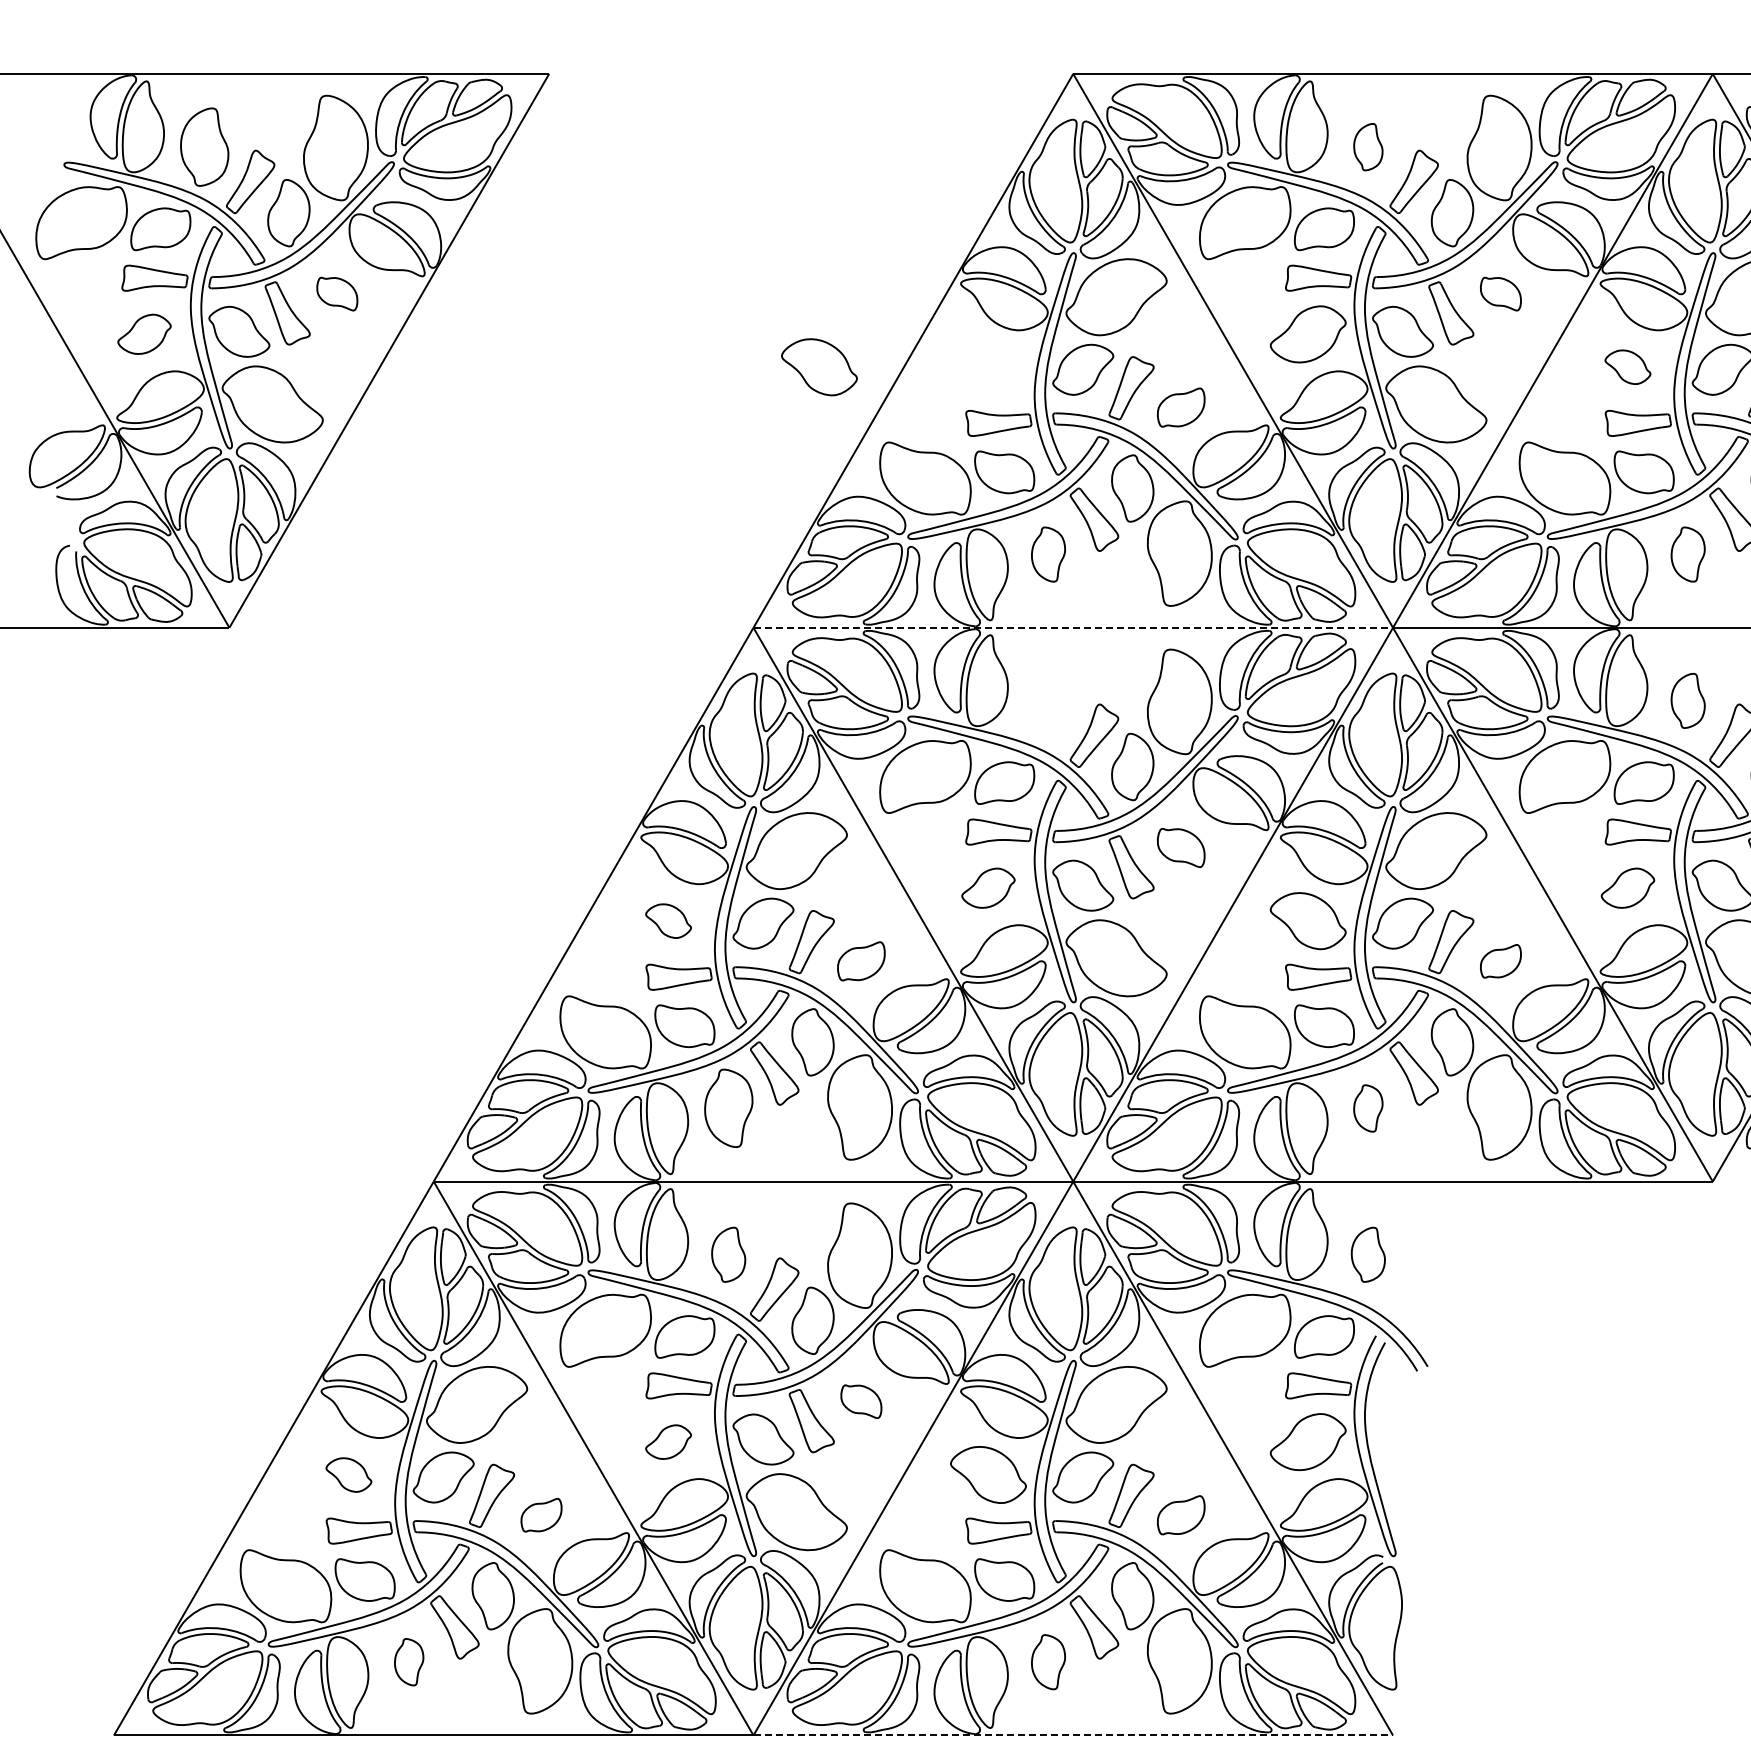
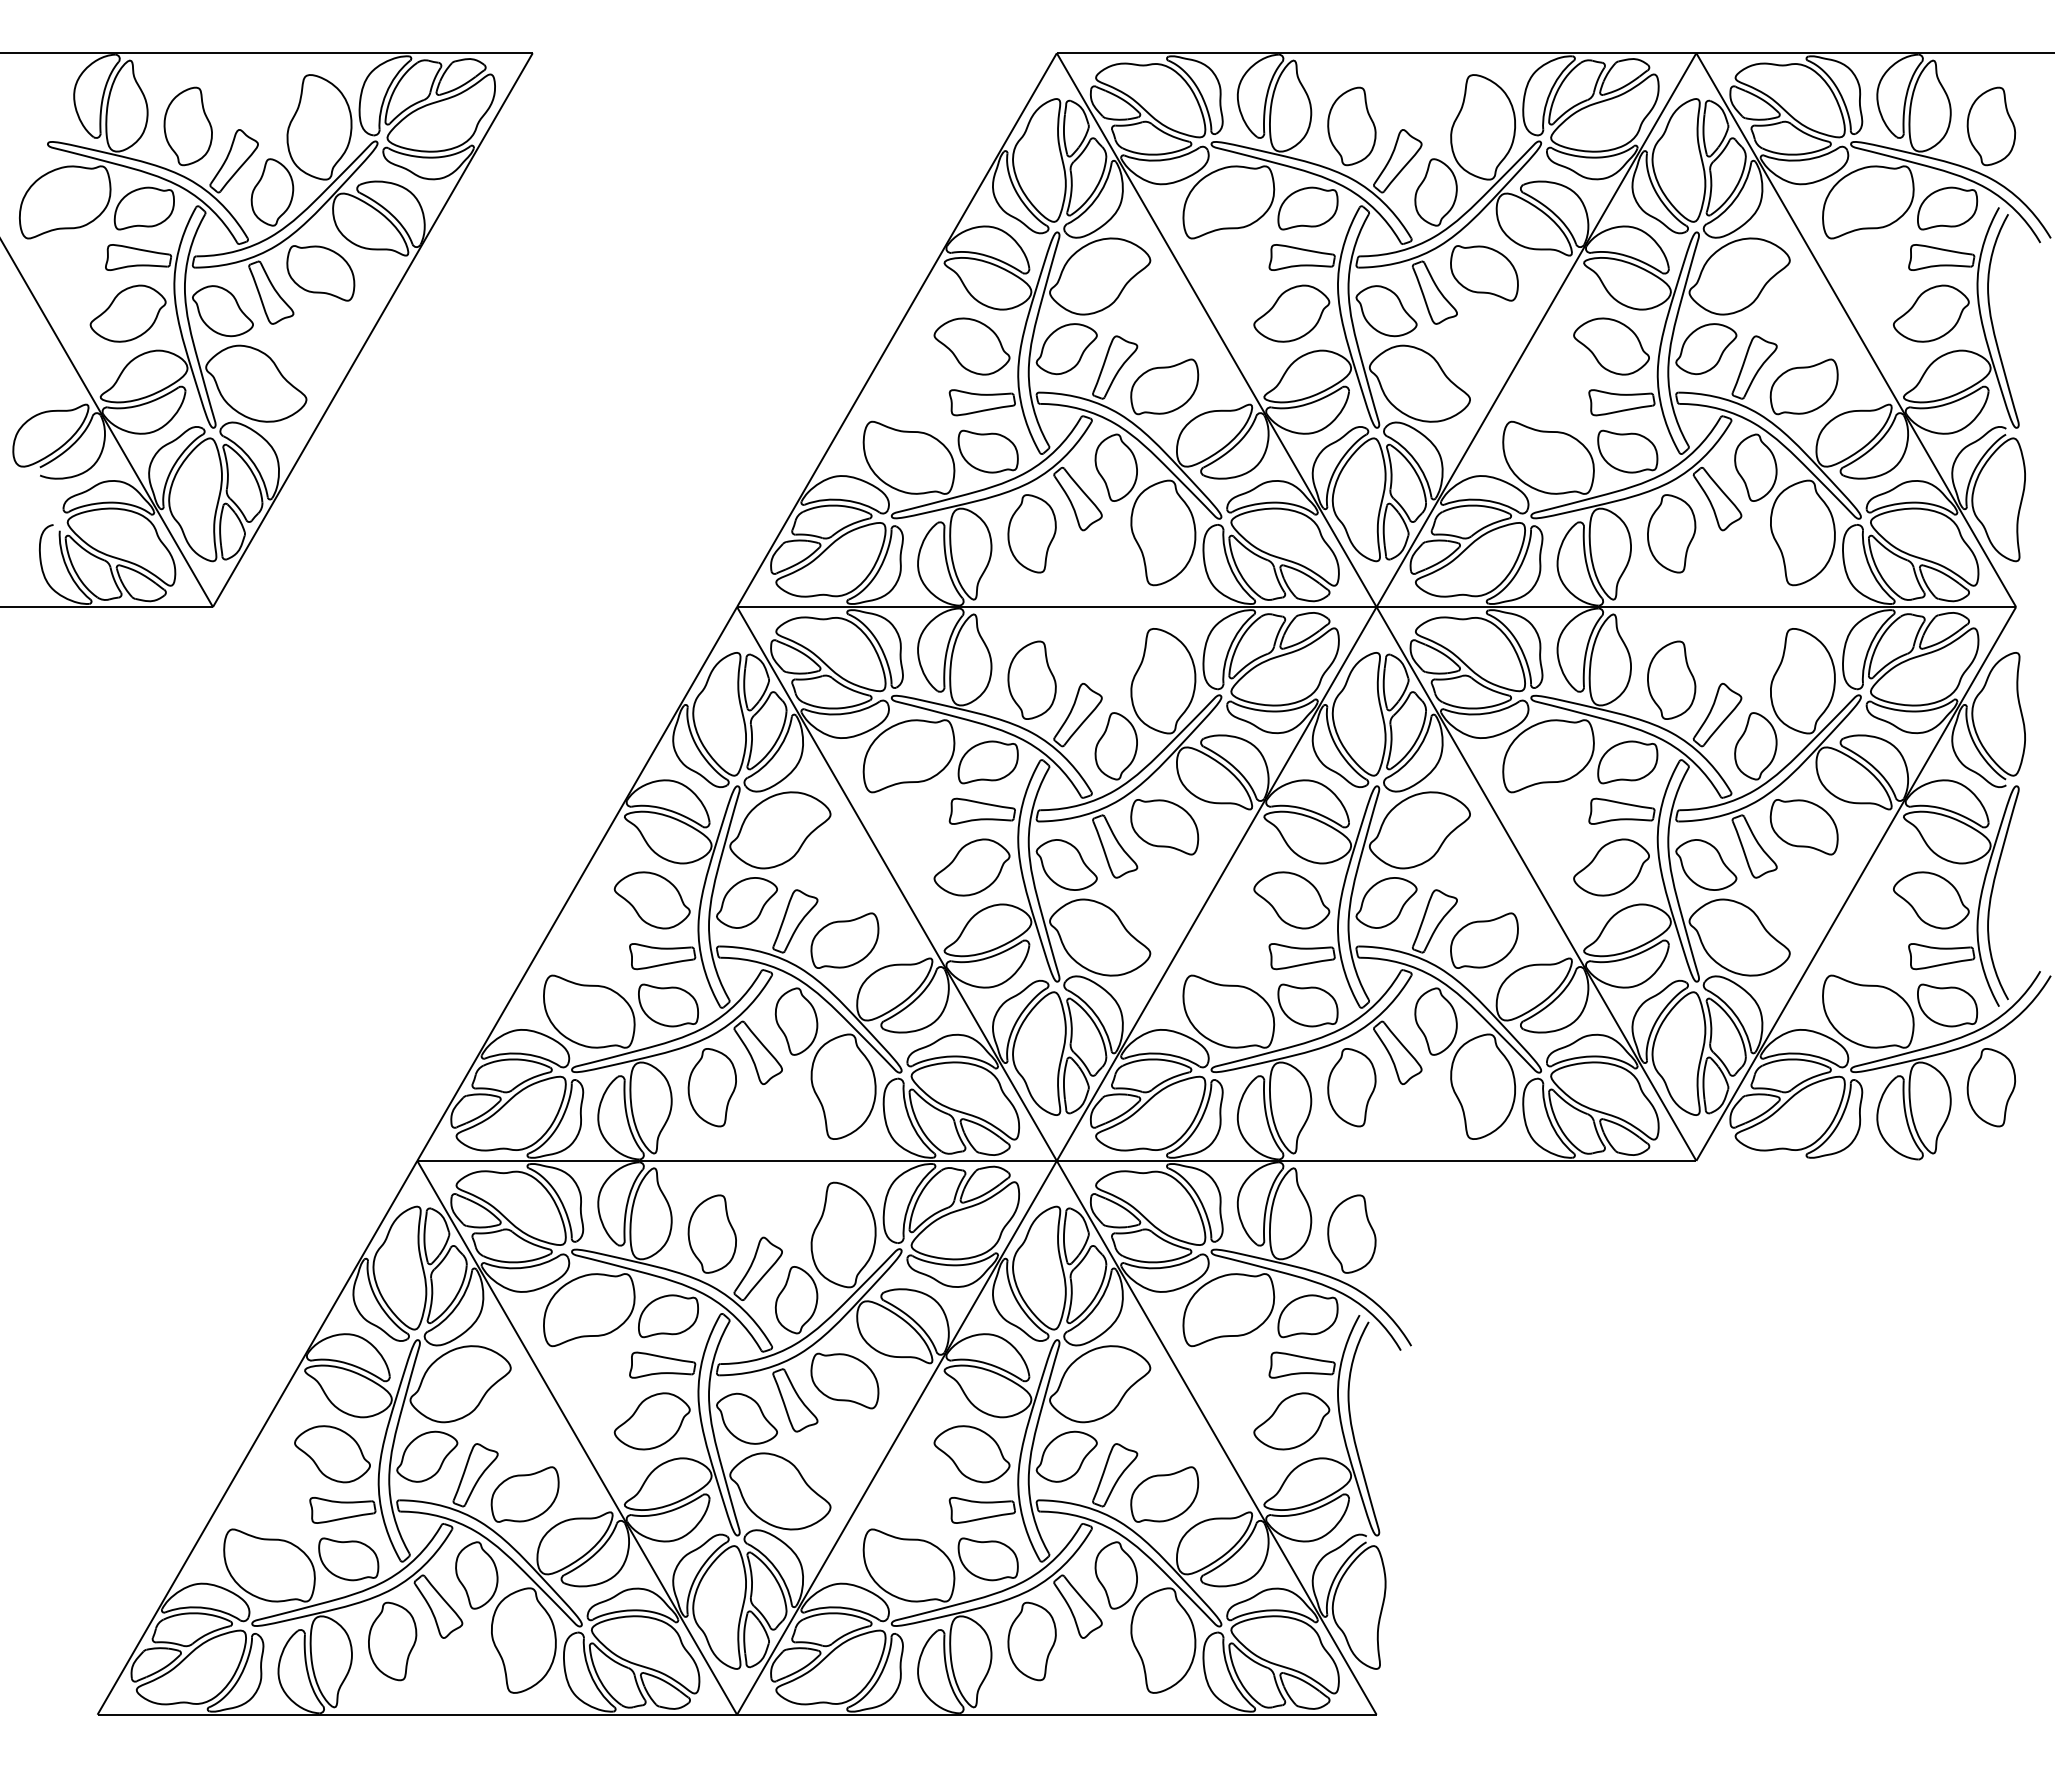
part: (1367, 147) -> (1351, 126), size x1.67
part: (336, 294) -> (320, 273), size x1.67
part: (1500, 294) -> (1484, 273), size x1.67
part: (143, 334) -> (127, 313), size x1.43
part: (818, 367) -> (971, 346), moved
part: (1627, 367) -> (1611, 346), size x1.67
part: (1180, 407) -> (1164, 386), size x1.43
part: (1047, 554) -> (1031, 533), size x1.43
part: (1687, 554) -> (1671, 533), size x1.43
line: (1072, 628) -> (1056, 607), dashed -> solid
part: (1047, 700) -> (1031, 679), added
part: (1687, 700) -> (1671, 679), size x1.43
part: (1180, 848) -> (1164, 827), size x1.43
part: (987, 888) -> (971, 867), size x1.43
part: (1627, 888) -> (1611, 867), size x1.43
part: (667, 921) -> (651, 900), size x1.67
part: (860, 961) -> (844, 940), size x1.43
part: (1500, 961) -> (1484, 940), size x1.67
part: (1367, 1108) -> (1351, 1087), size x1.67
part: (727, 1254) -> (711, 1233), size x1.43
part: (1367, 1254) -> (1351, 1233), size x1.43
part: (860, 1401) -> (844, 1380), size x1.67
part: (667, 1442) -> (651, 1421), size x1.67
part: (348, 1475) -> (332, 1454), size x1.67
part: (540, 1515) -> (524, 1494), size x1.67
part: (1180, 1515) -> (1164, 1494), size x1.43
part: (408, 1662) -> (392, 1641), size x1.67
part: (1047, 1662) -> (1031, 1641), size x1.43
line: (1072, 1735) -> (1056, 1714), dashed -> solid

